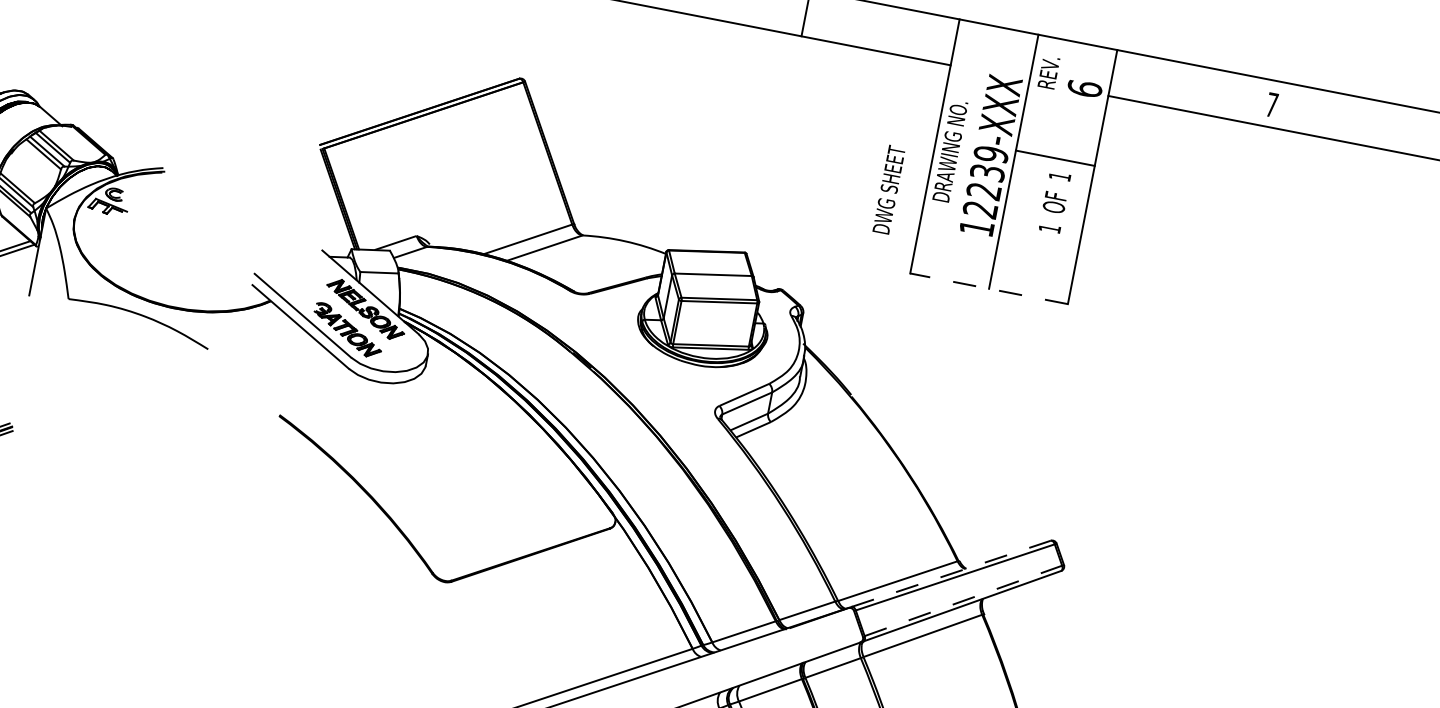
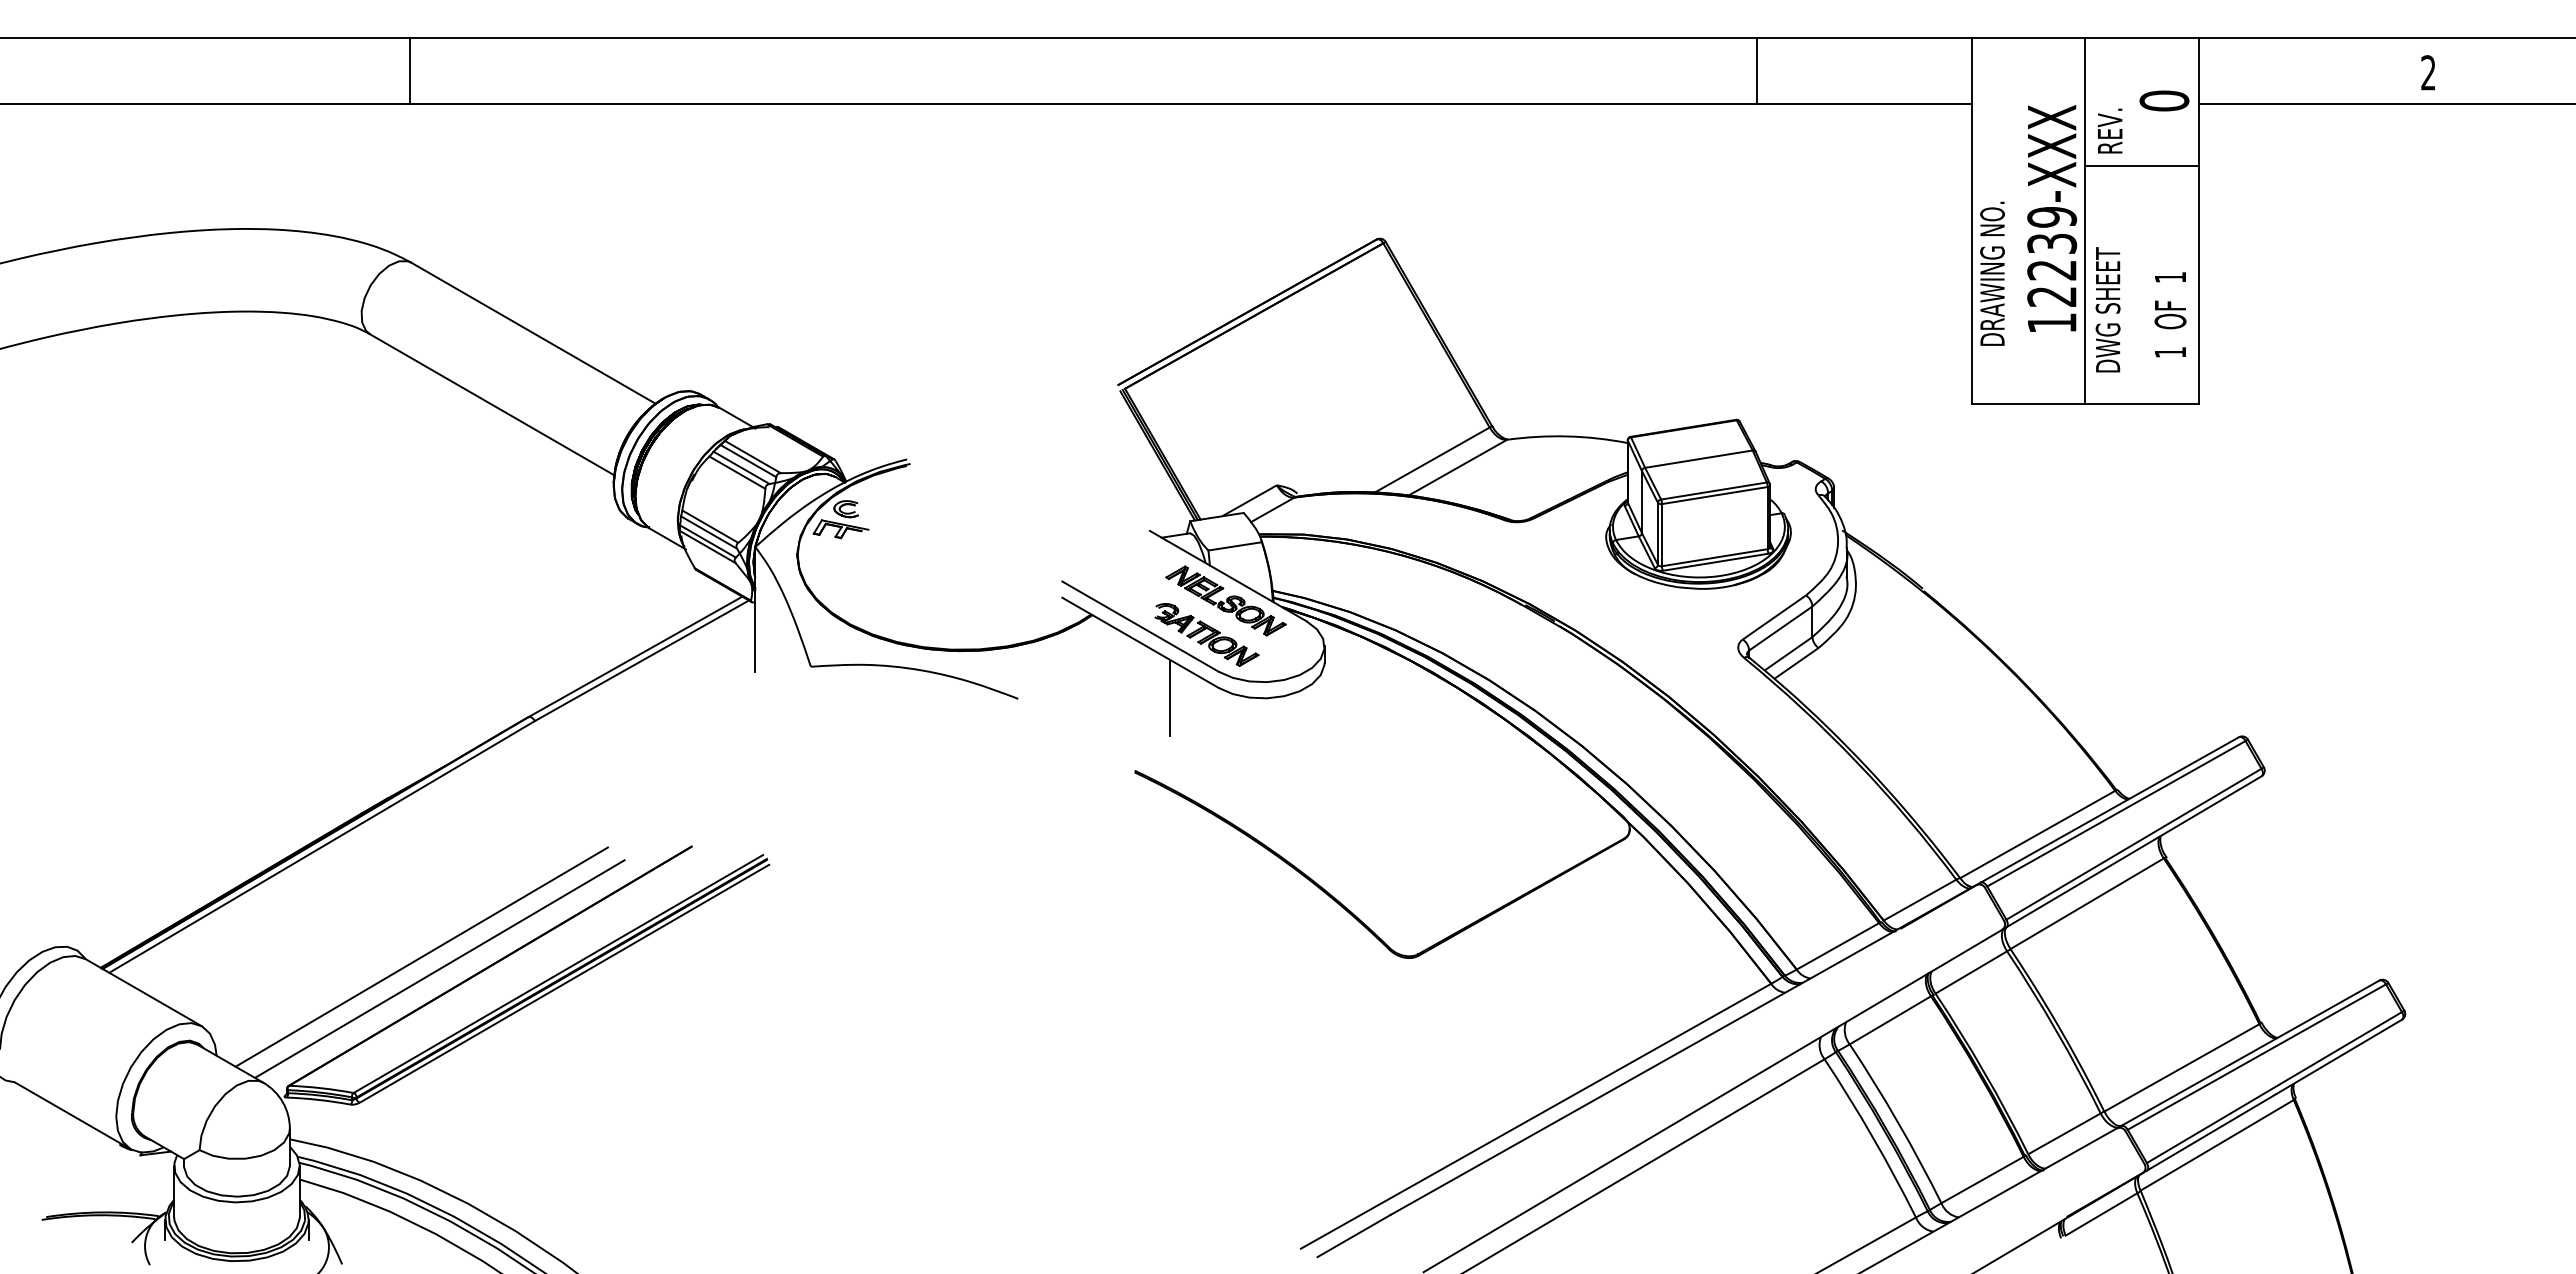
text: (1049, 72) -> (2110, 130), moved
text: (1084, 88) -> (2164, 100), 6 -> 0
text: (1272, 104) -> (2428, 72), 7 -> 2
text: (950, 151) -> (1992, 273), moved
line: (1054, 158) -> (2141, 166), moved
text: (888, 189) -> (2107, 309), moved
text: (1054, 202) -> (2170, 314), moved
line: (989, 289) -> (2085, 404), dashed -> solid
line: (314, 368) -> (1170, 697), added
line: (951, 573) -> (2110, 809), dashed -> solid
line: (963, 600) -> (2134, 843), dashed -> solid

